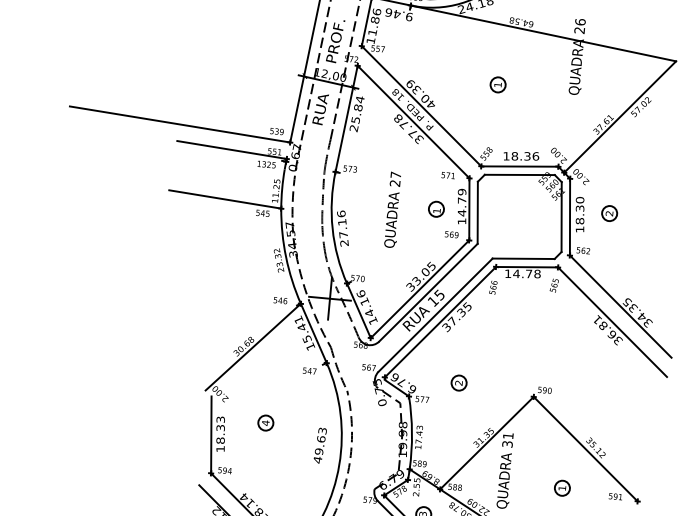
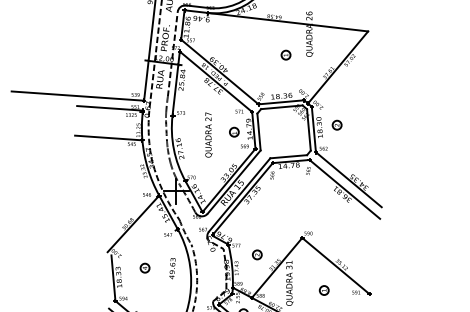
part: (497, 83) -> (285, 54), moved
part: (459, 382) -> (257, 254), moved
text: (320, 445) -> (172, 268), moved

